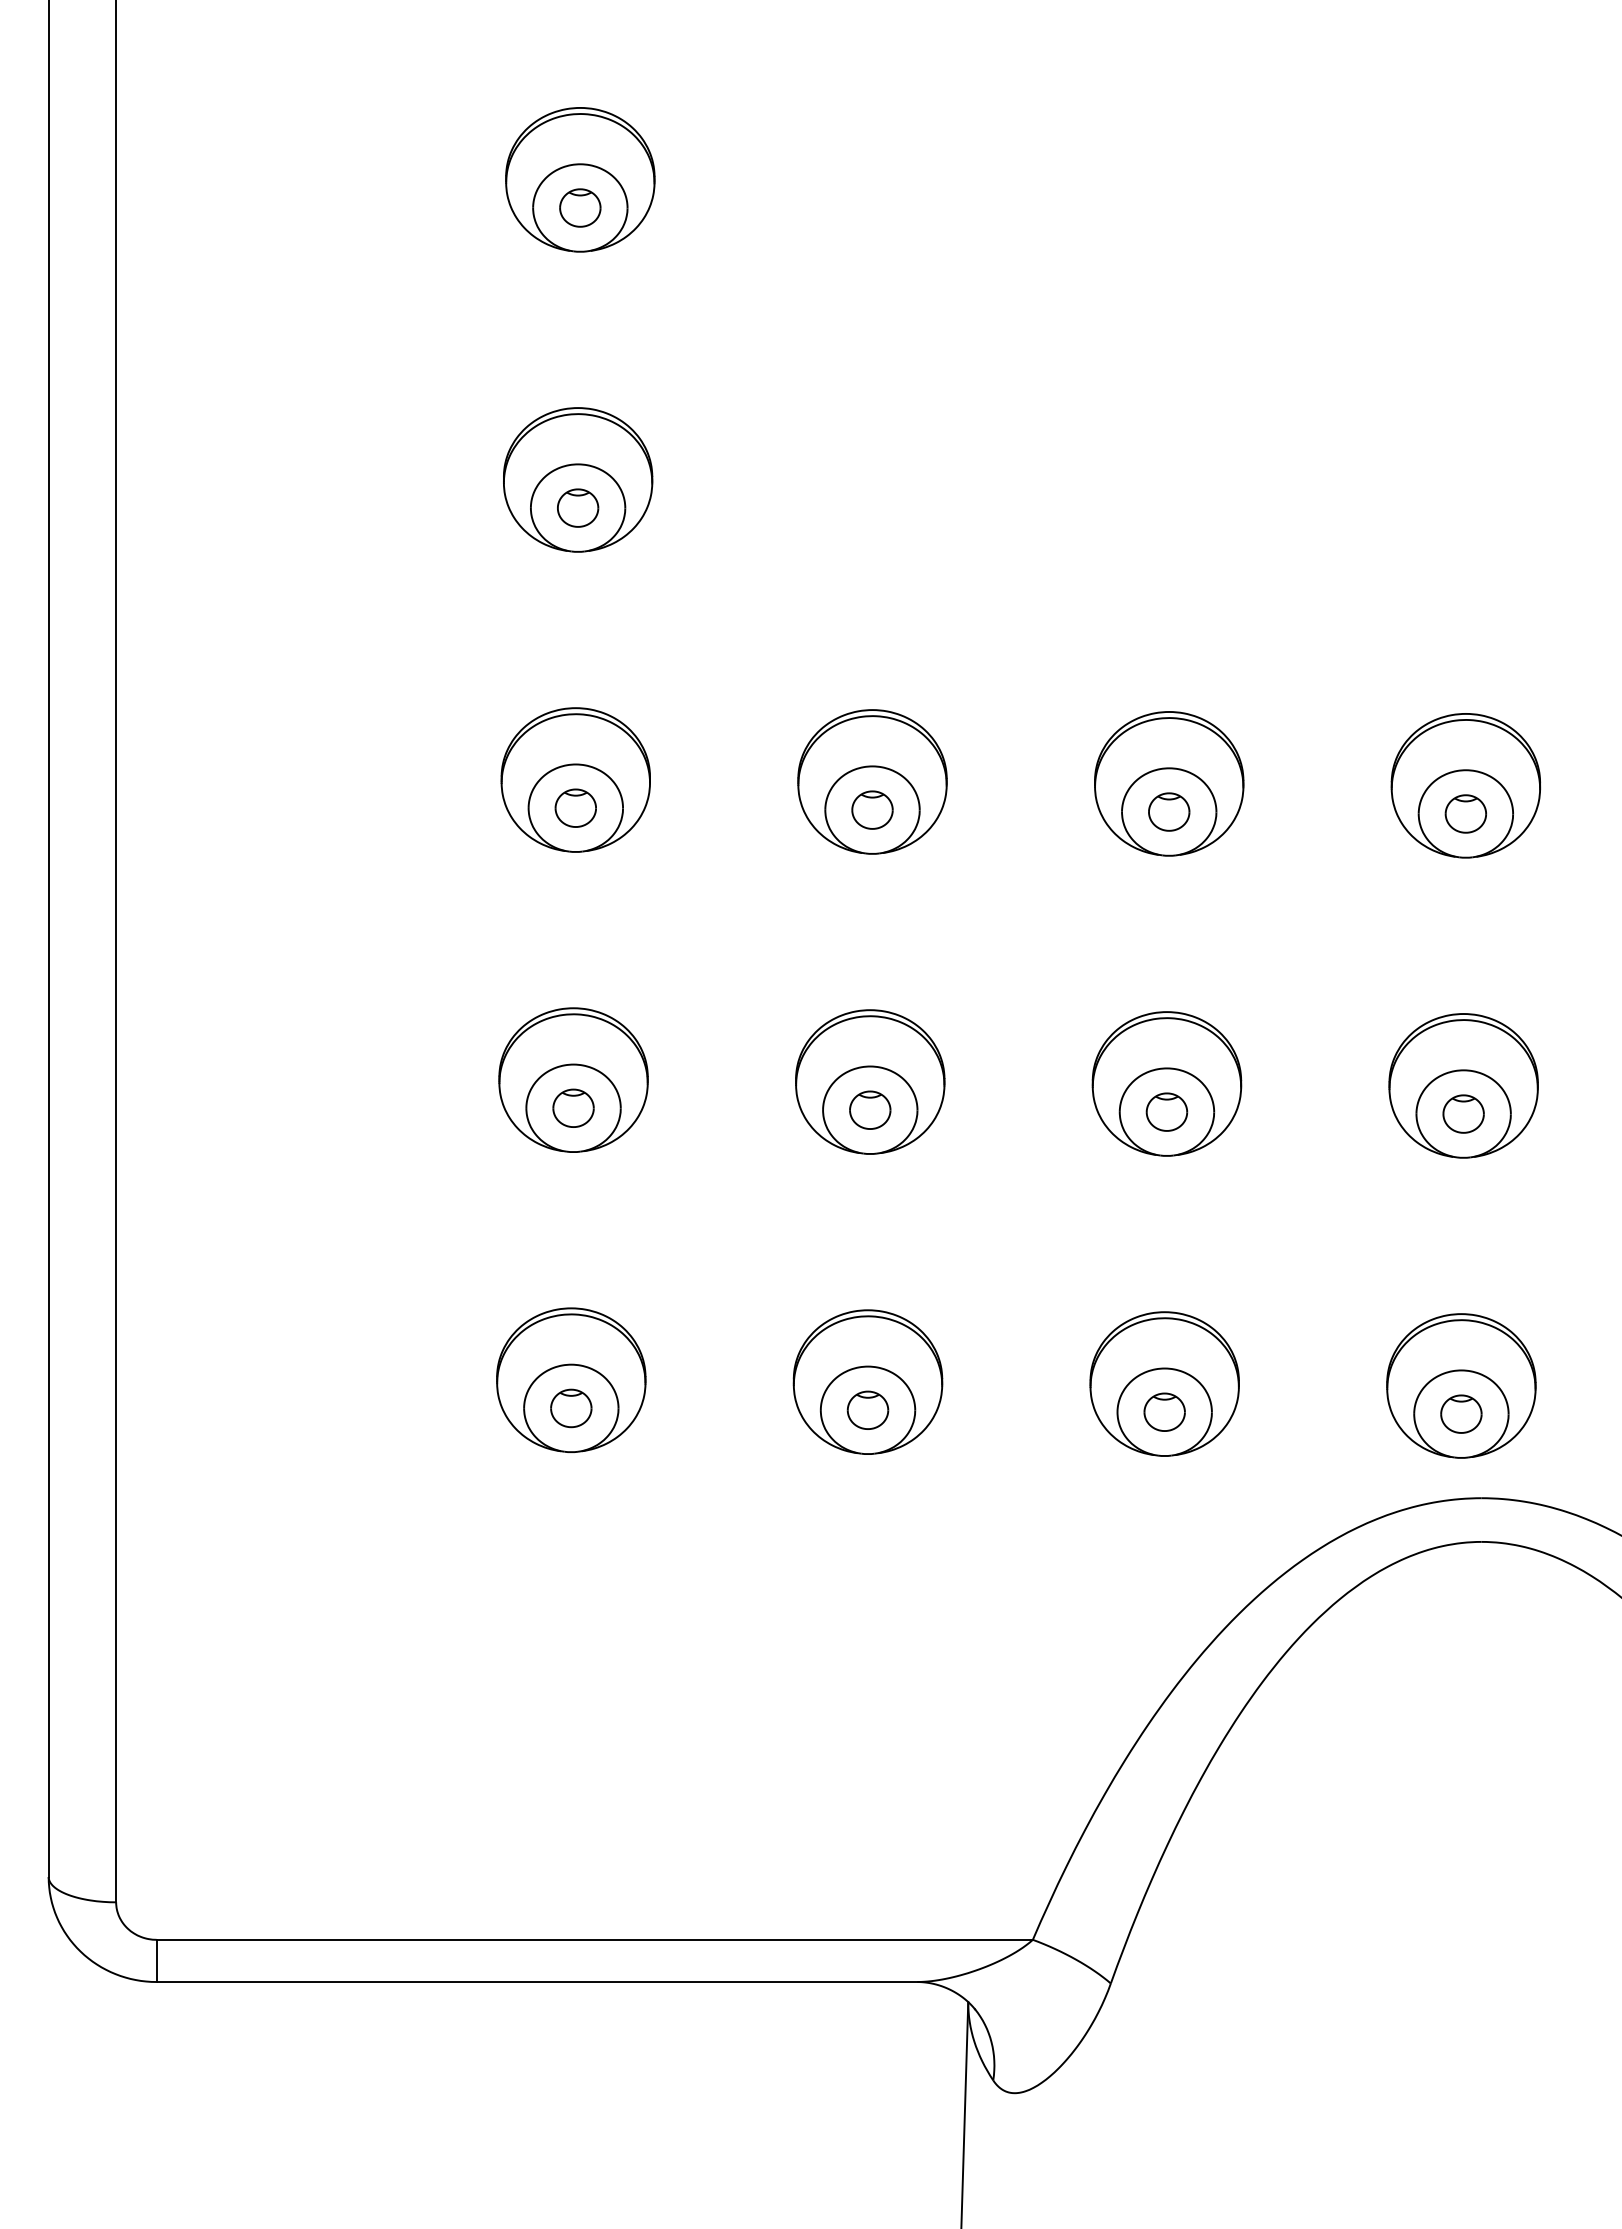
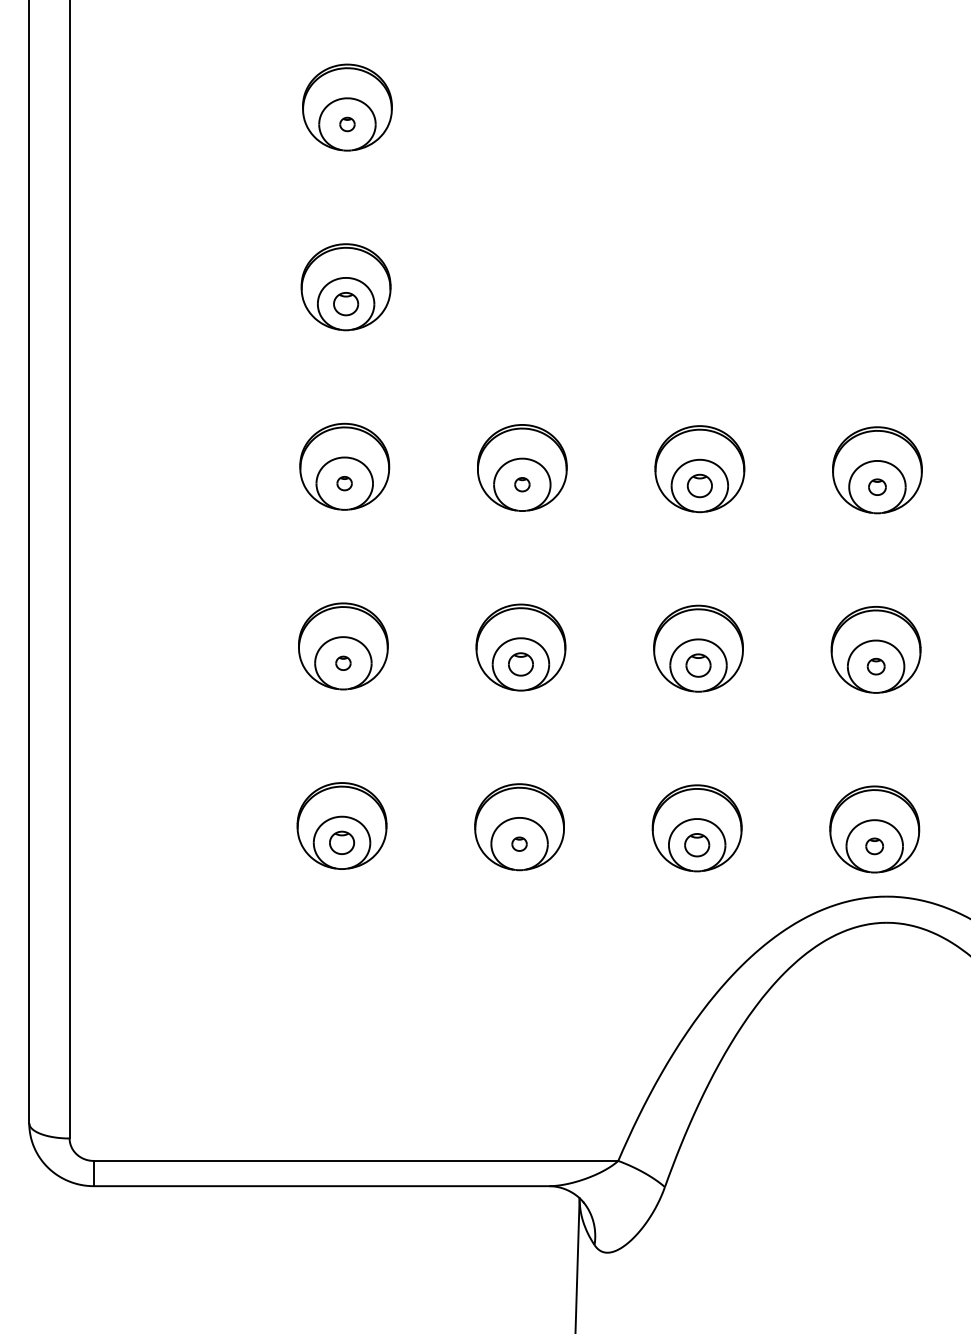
part: (580, 208) -> (347, 124), size x0.6
part: (575, 807) -> (344, 483), size x0.6
part: (872, 809) -> (522, 484), size x0.6
part: (1465, 814) -> (877, 487), size x0.7
part: (573, 1108) -> (343, 663), size x0.6
part: (1464, 1113) -> (876, 666), size x0.7
part: (867, 1411) -> (519, 844), size x0.6
part: (1460, 1414) -> (874, 846), size x0.7

